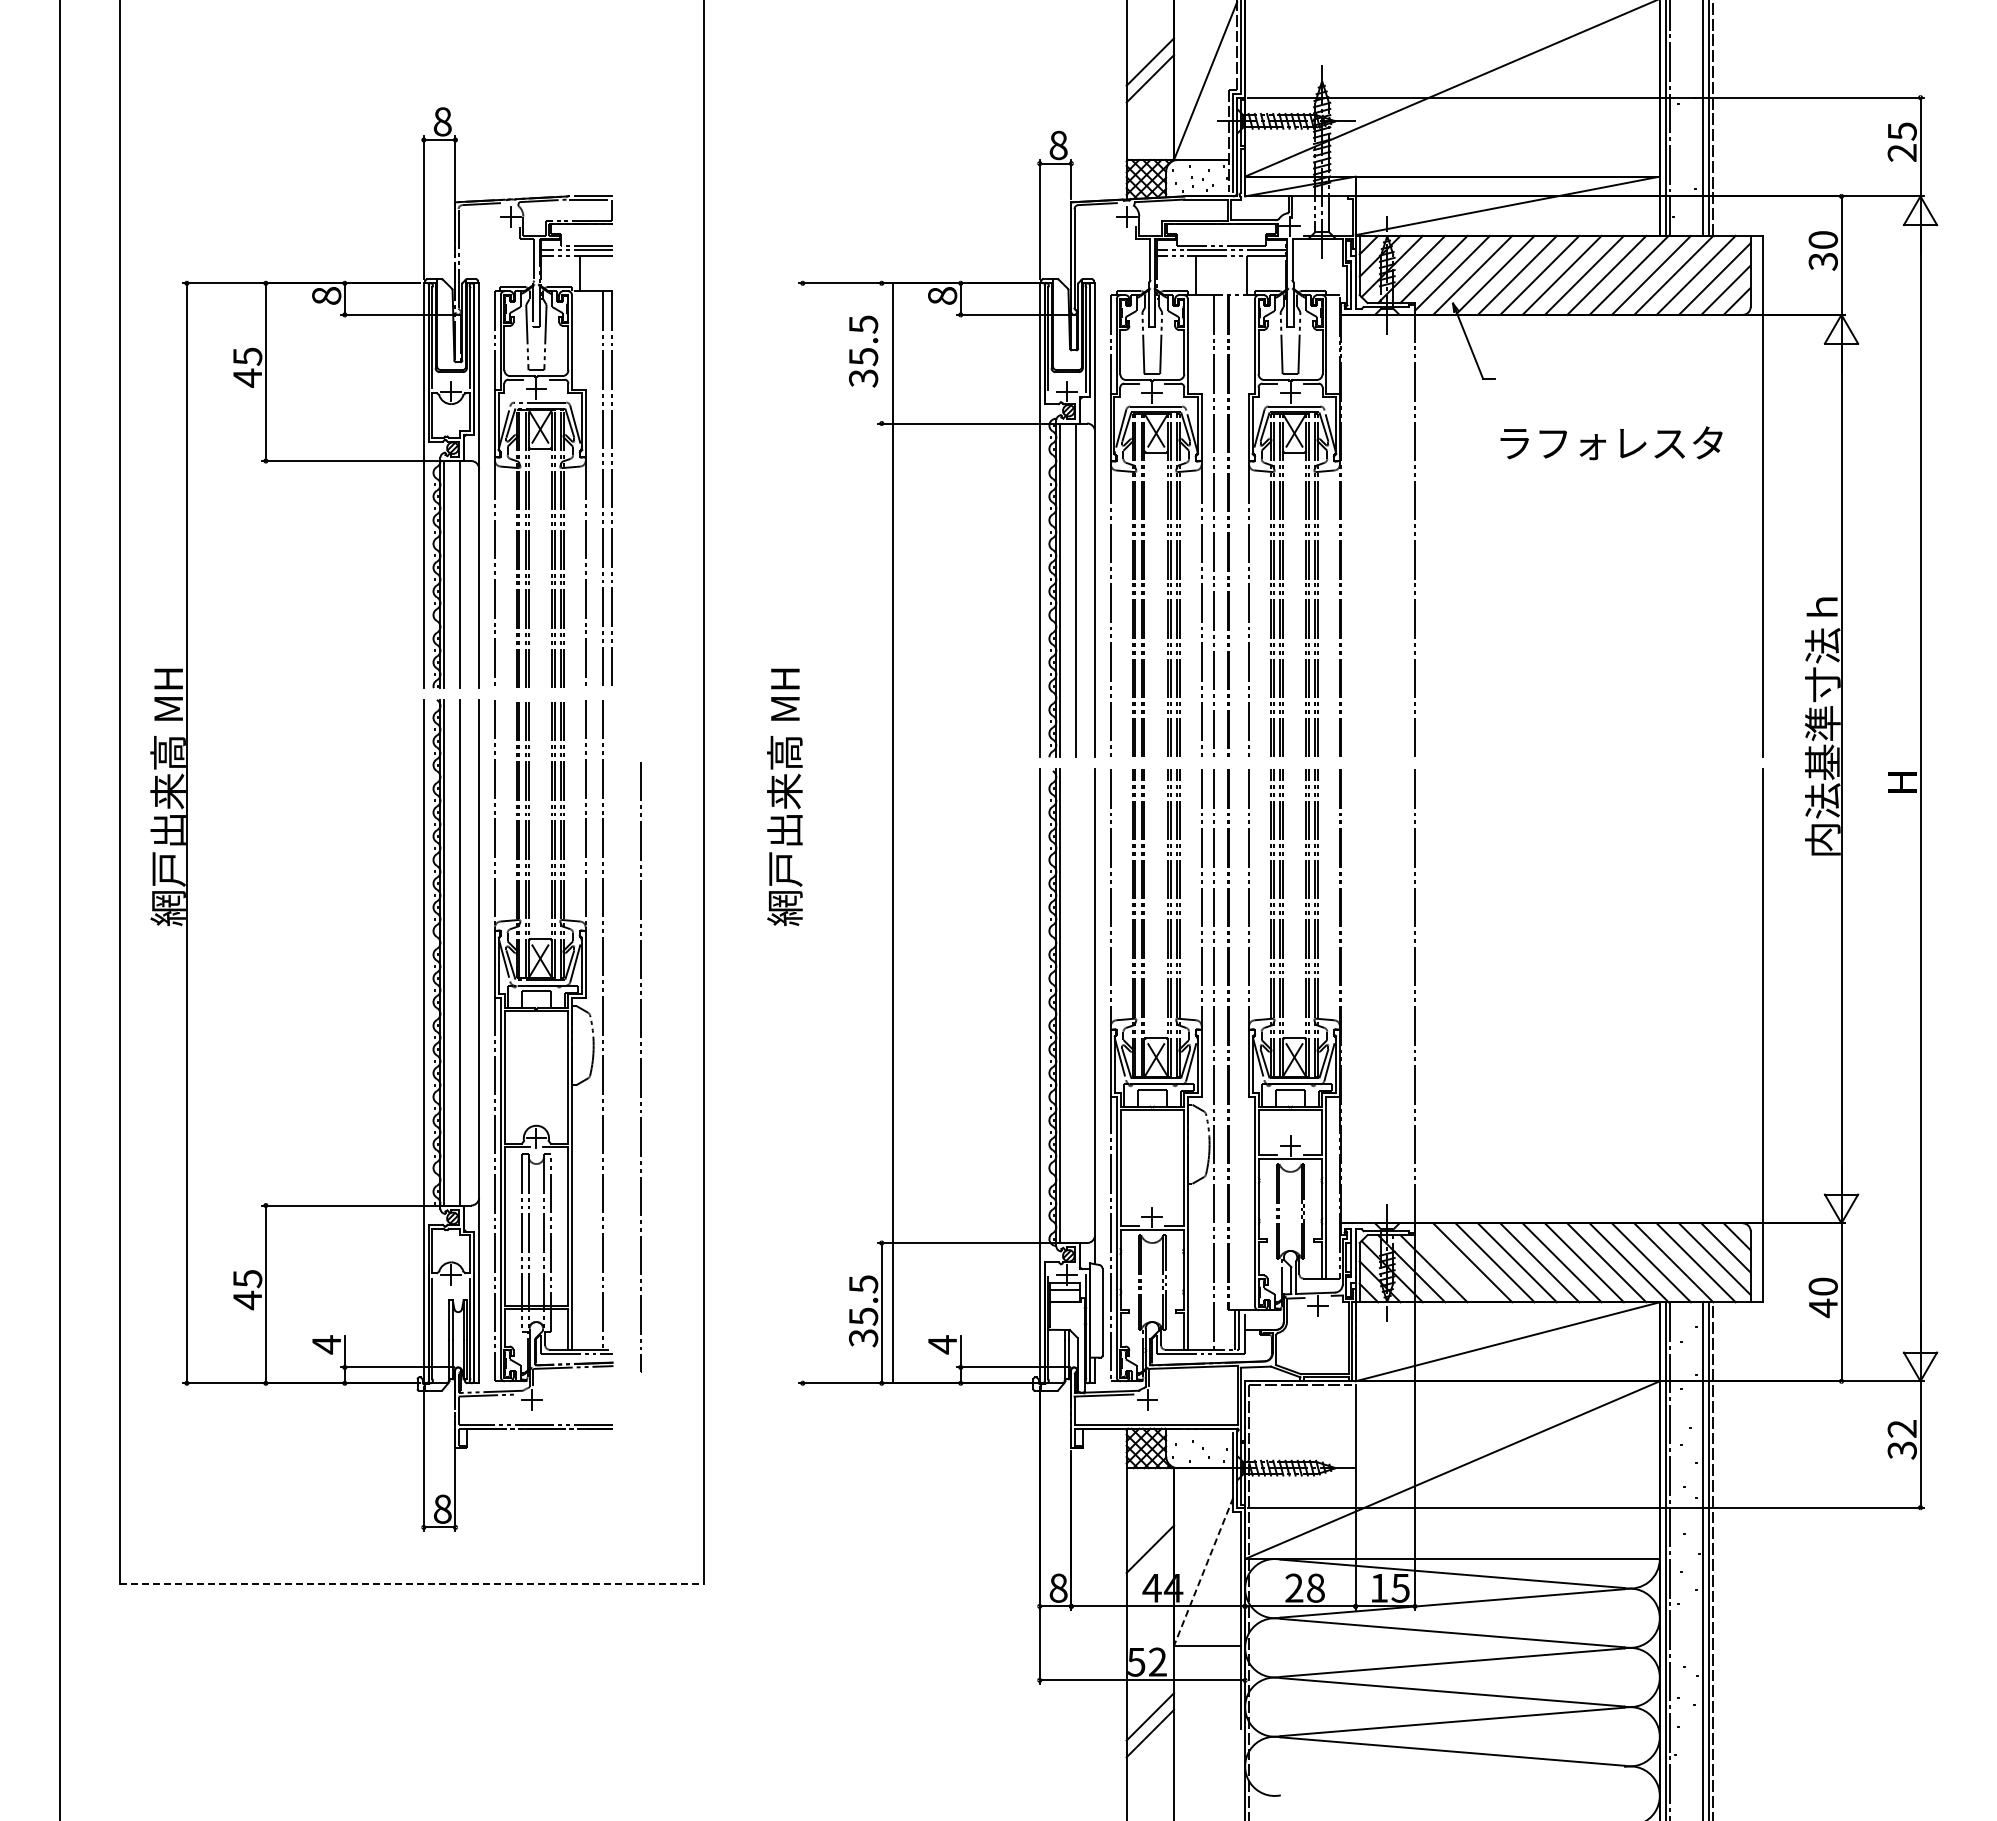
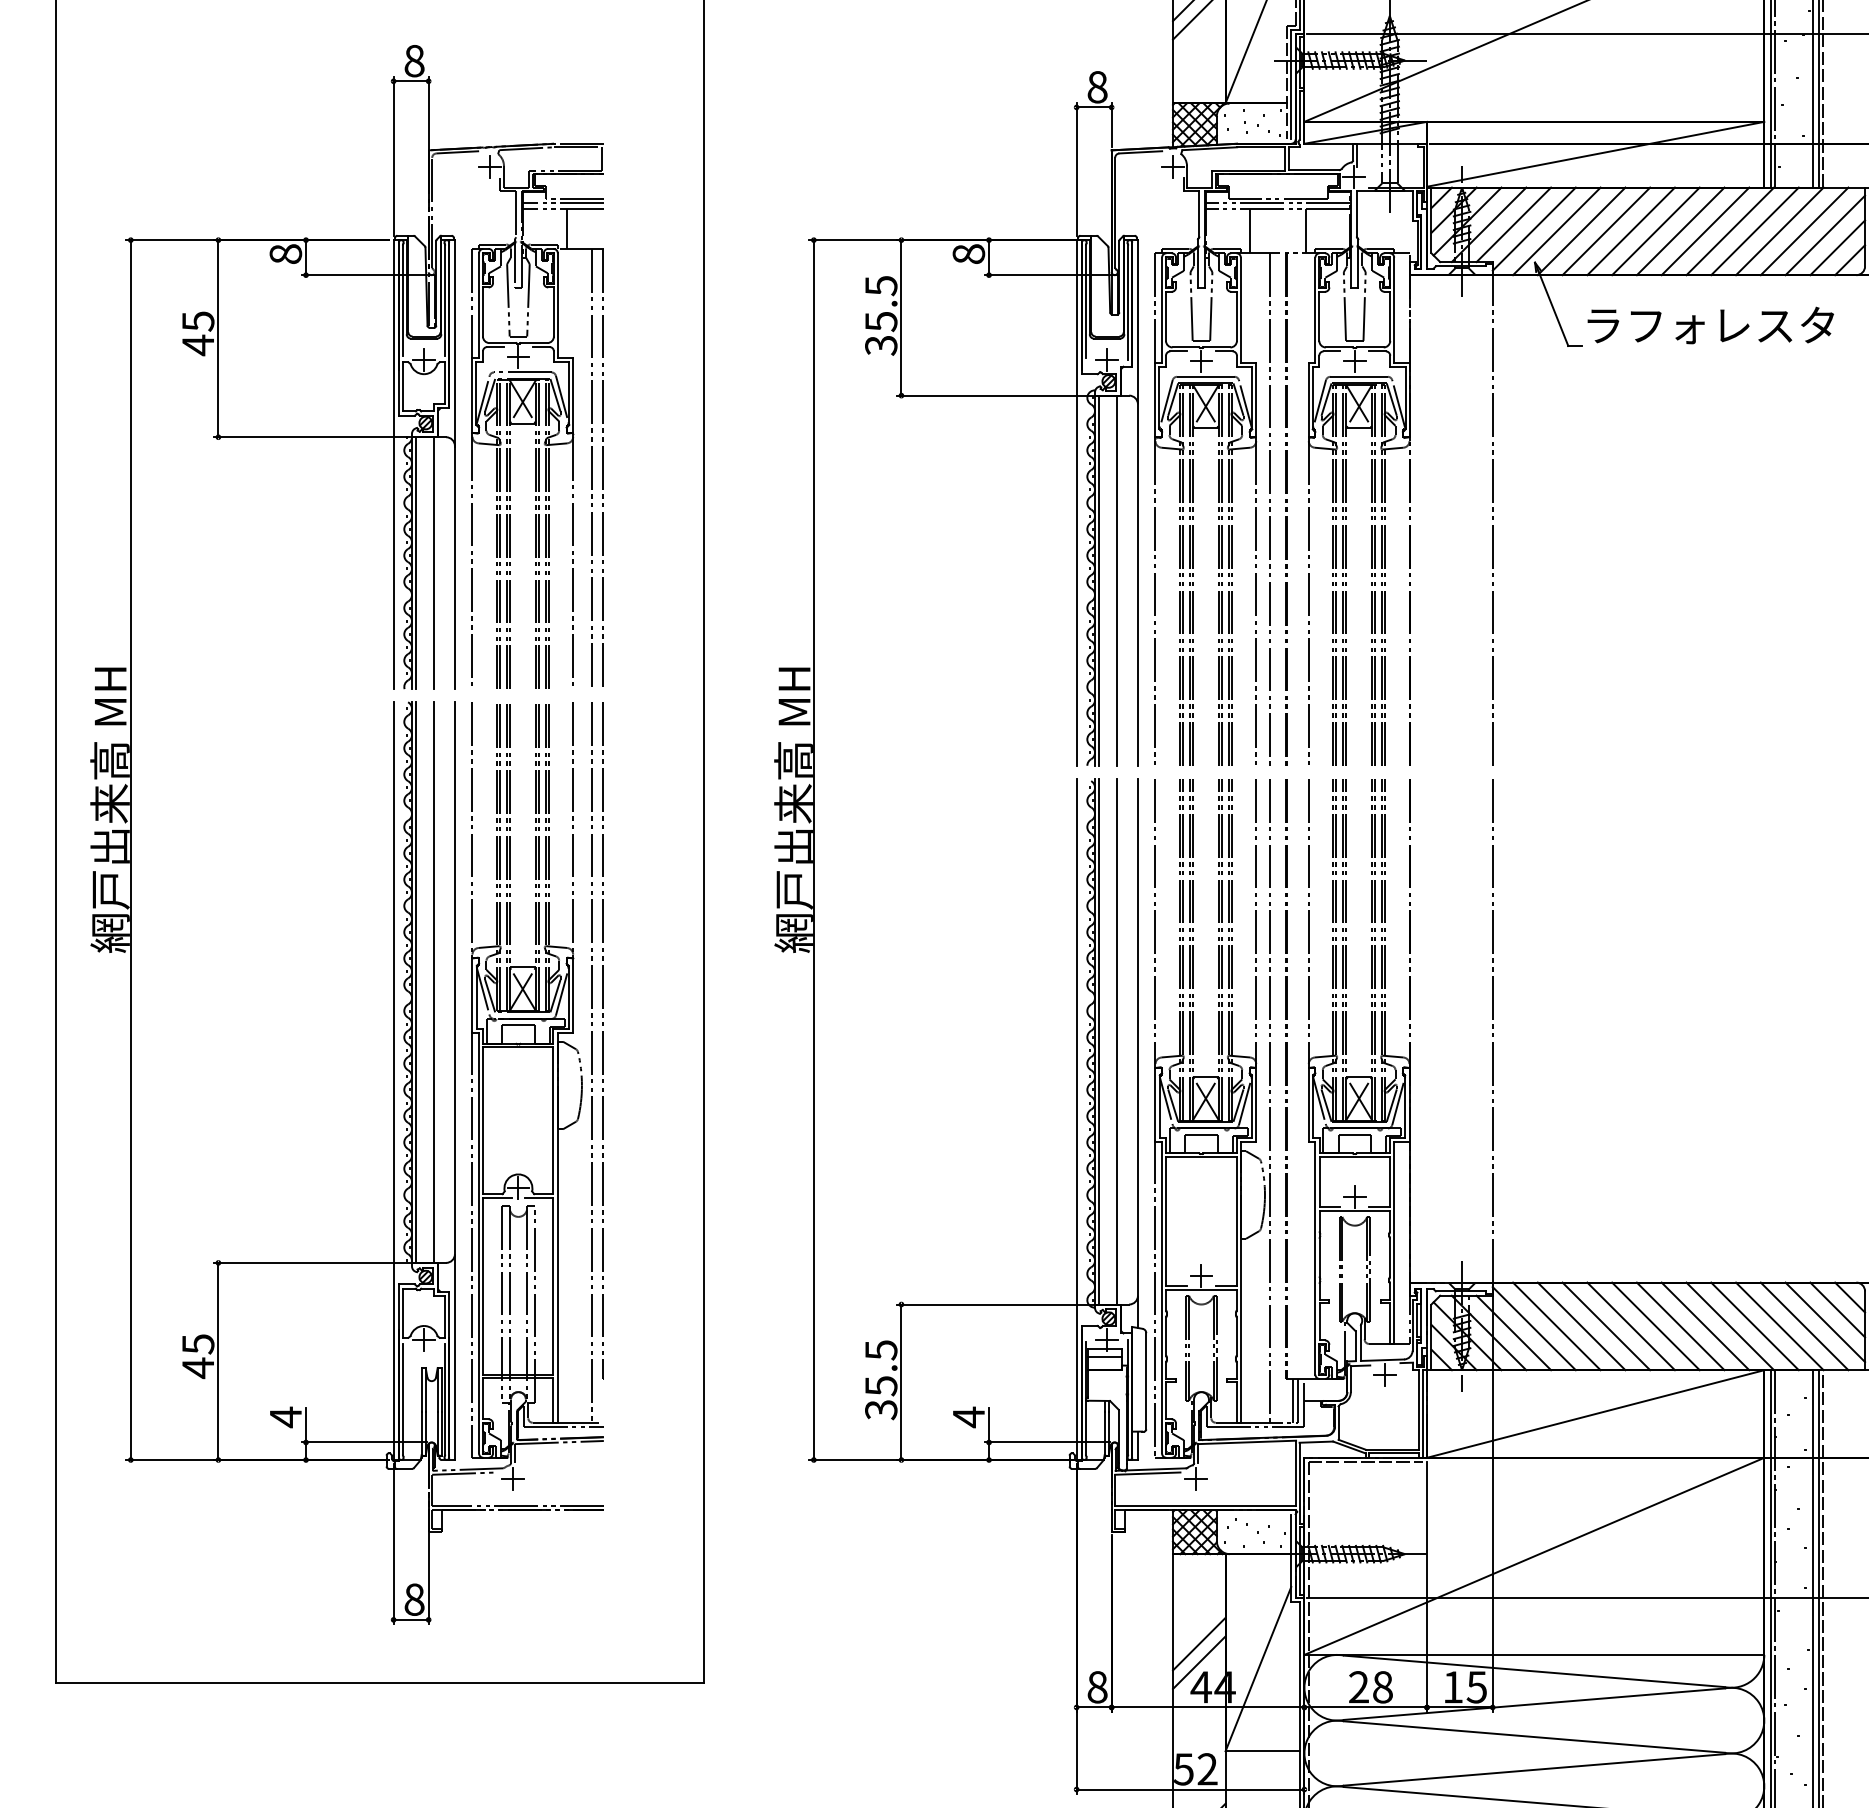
line: (881, 353) -> (901, 318), added
text: (1611, 443) -> (1710, 325), moved
line: (892, 833) -> (813, 850), moved
line: (1076, 1006) -> (1117, 1042), added
line: (640, 1067) -> (601, 1041), moved
line: (1451, 1264) -> (1533, 1328), added
line: (1150, 1565) -> (1199, 1662), added
line: (1203, 1571) -> (1258, 1668), dashed -> solid
line: (412, 1584) -> (381, 1683), dashed -> solid

